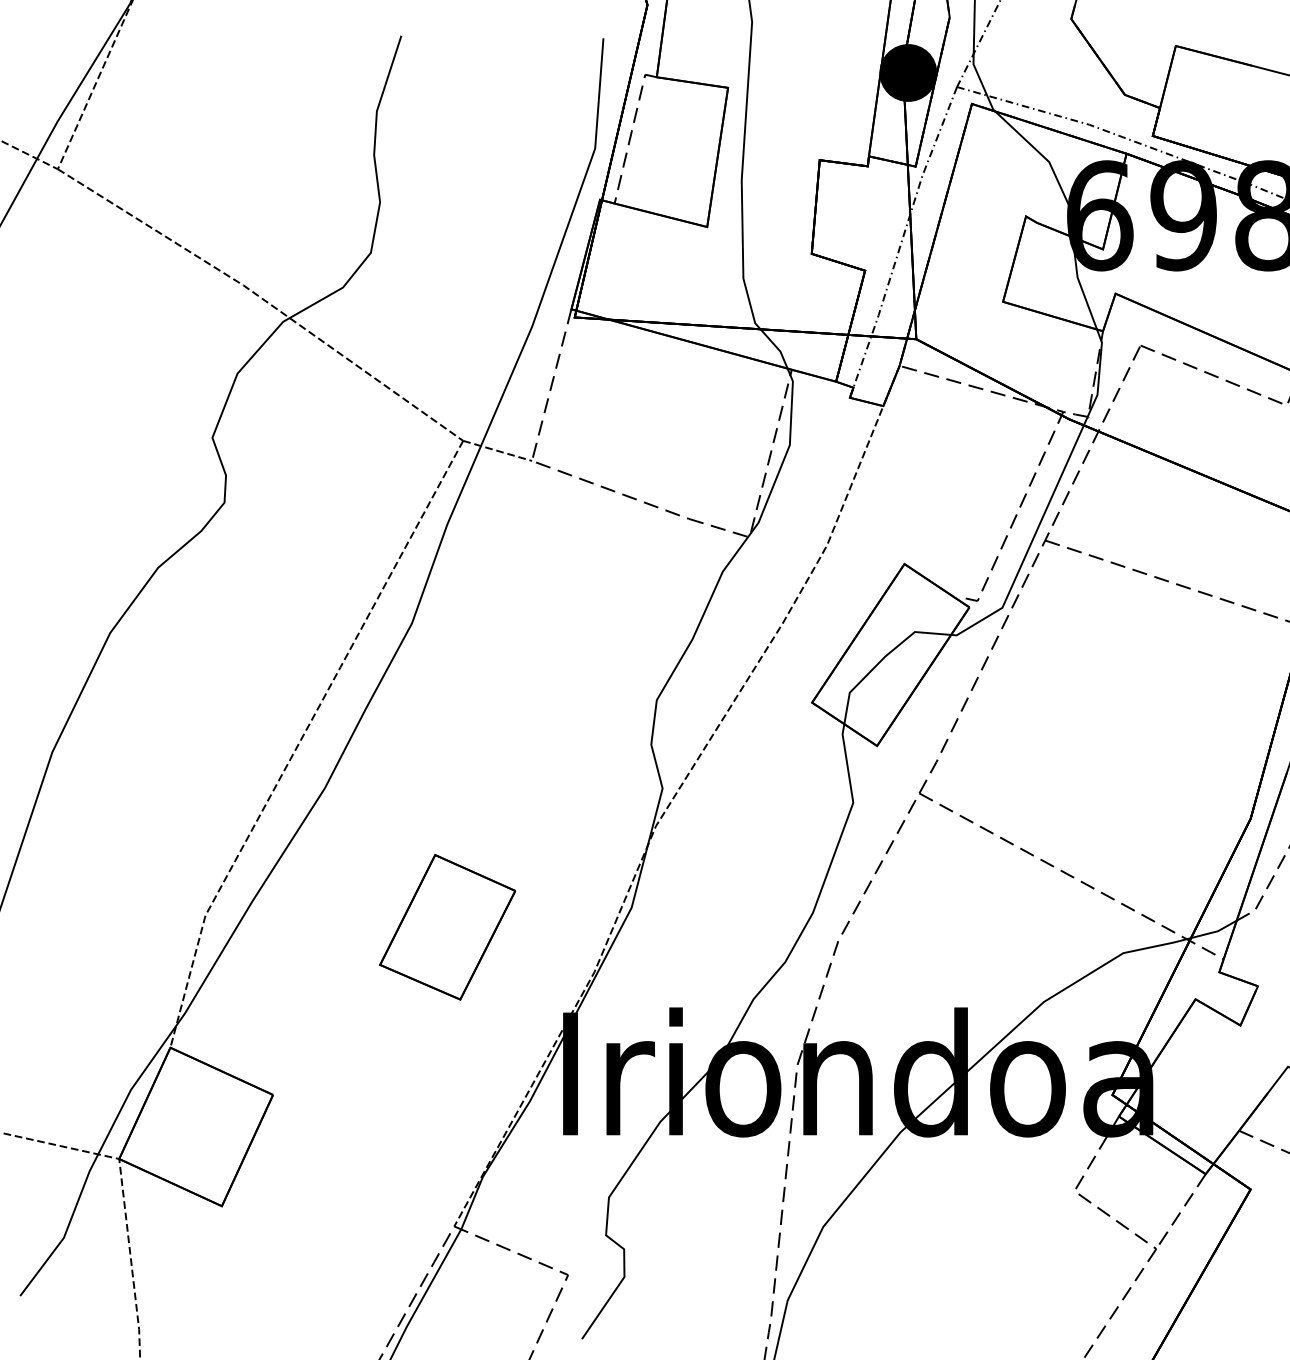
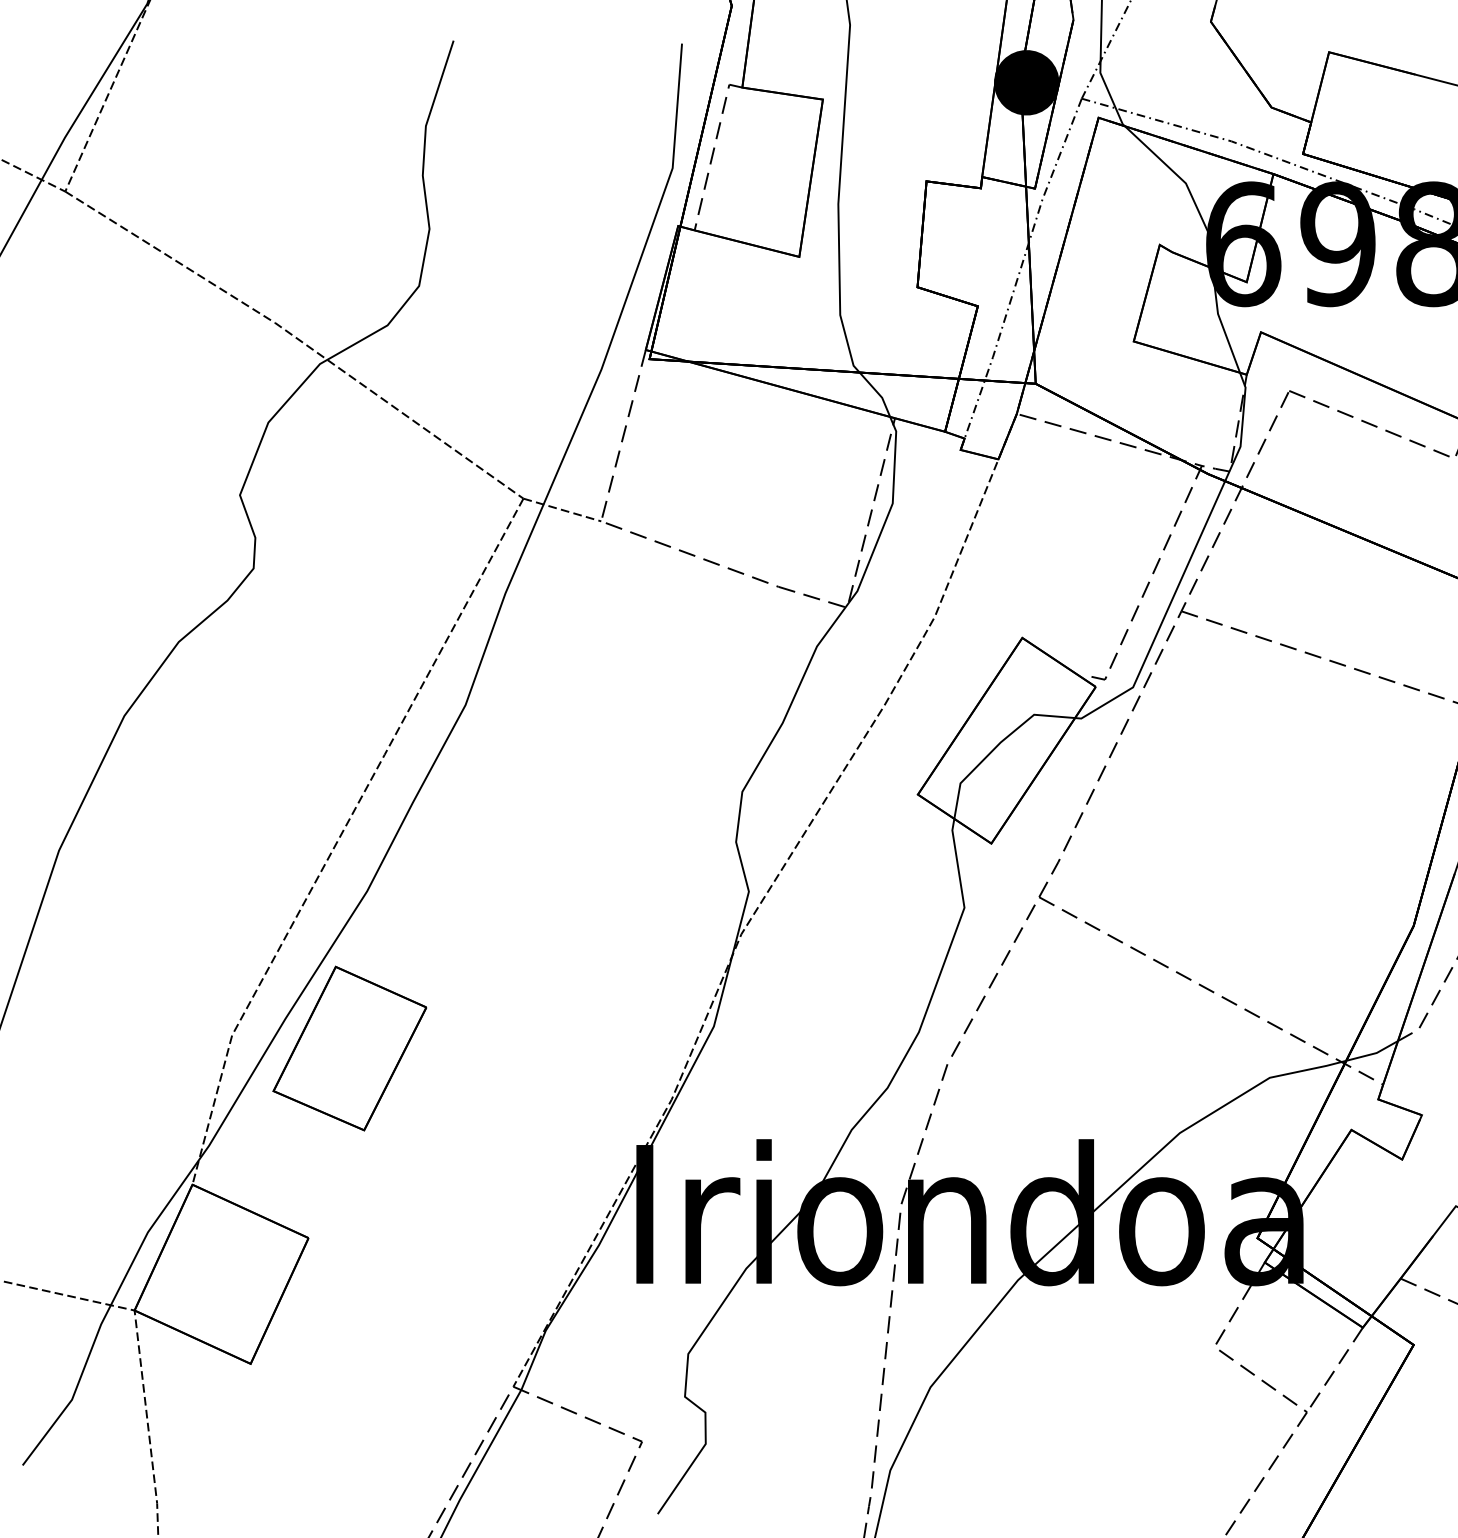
part: (447, 927) -> (349, 1048), moved

